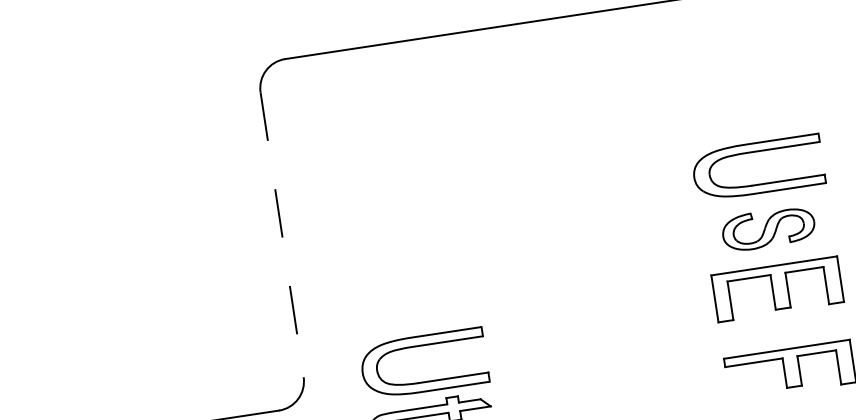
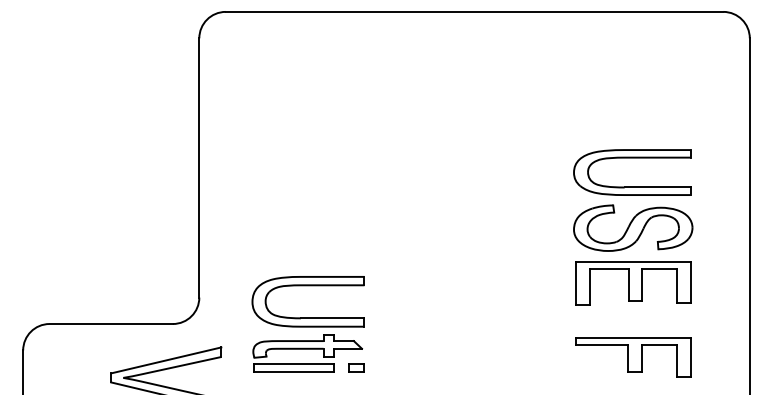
part: (768, 228) -> (633, 227), size x1.43
line: (282, 234) -> (199, 167), dashed -> solid

